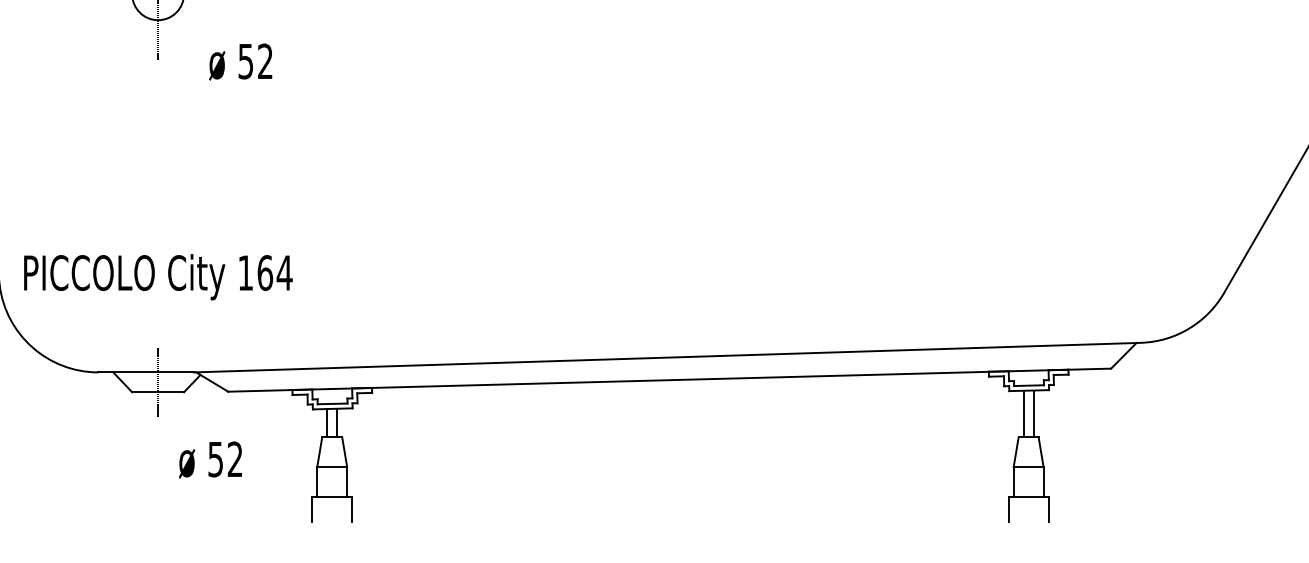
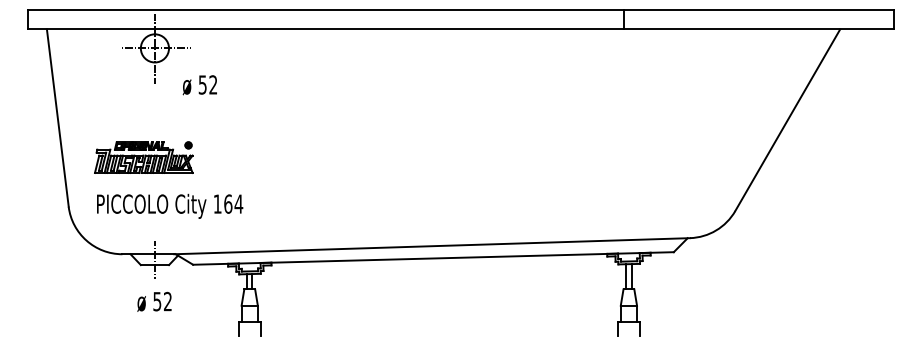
part: (137, 194) -> (143, 157), added
text: (159, 275) -> (170, 205), moved
text: (210, 459) -> (154, 301), moved

